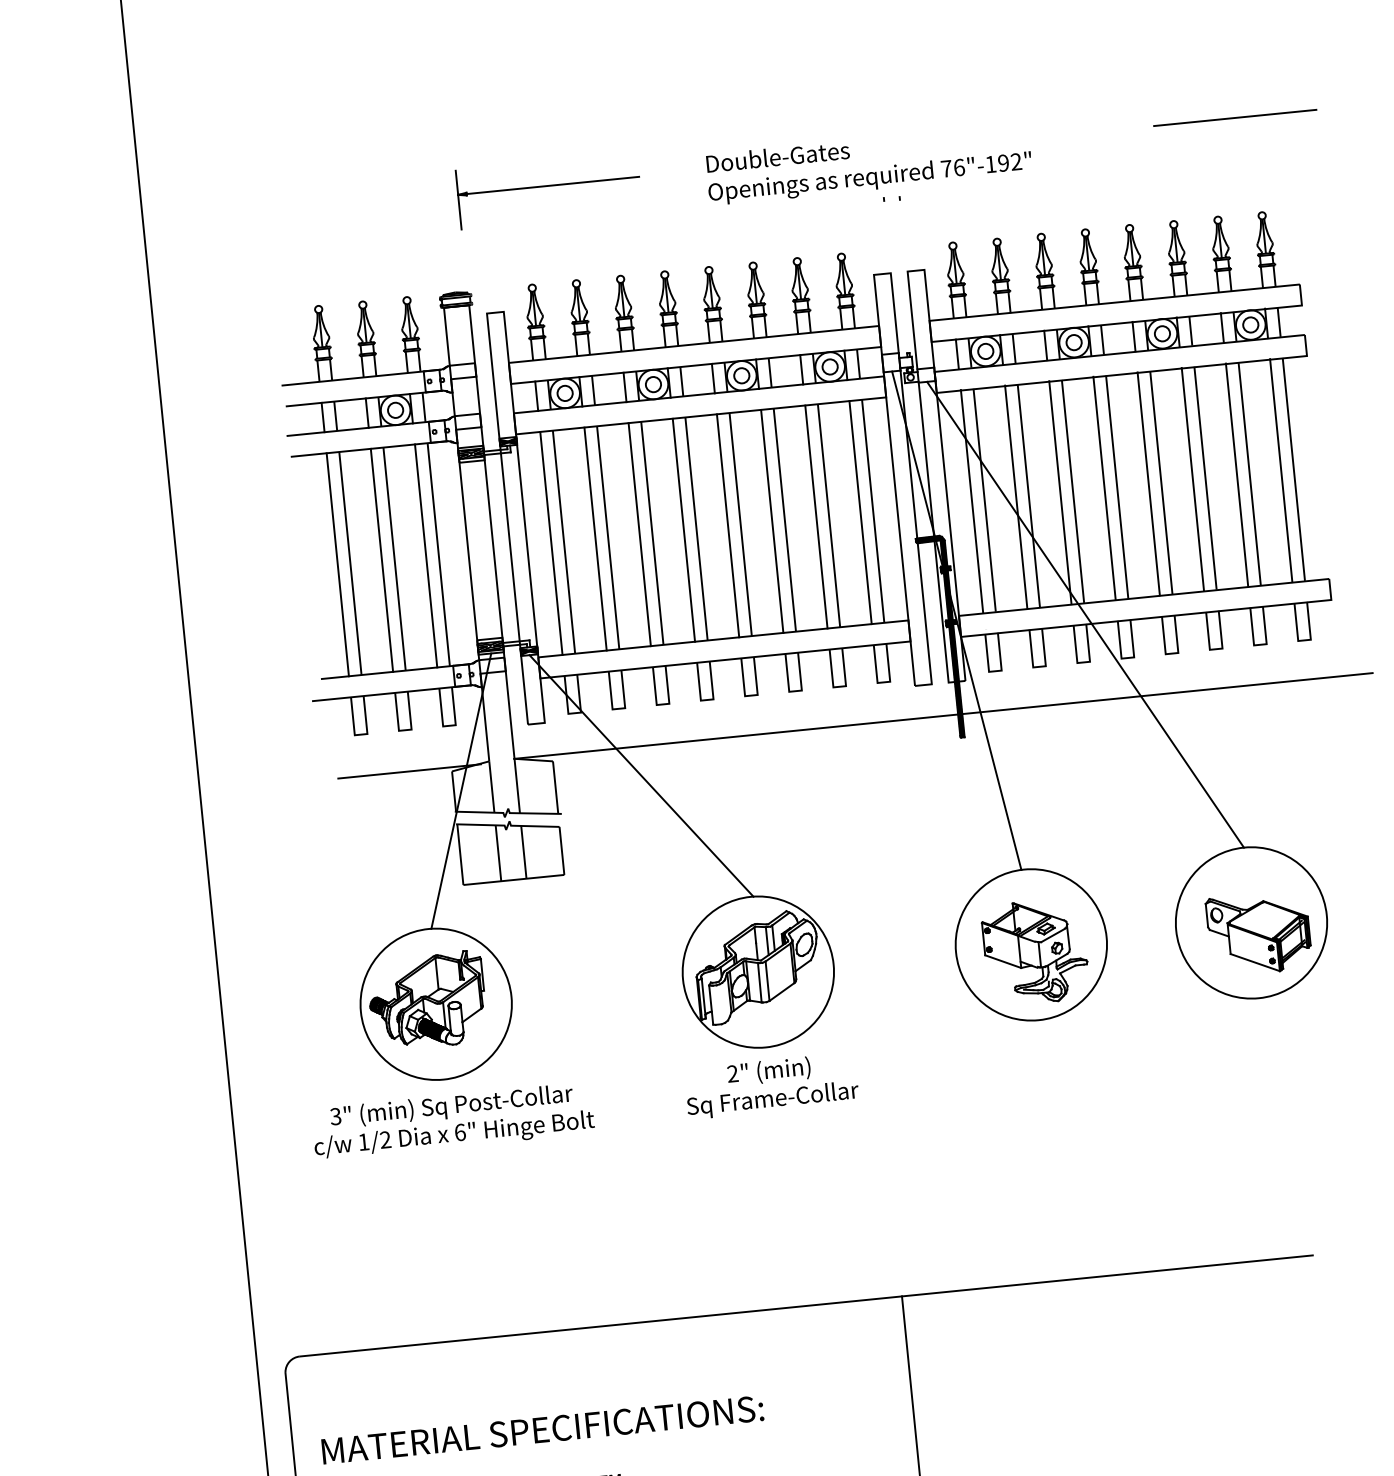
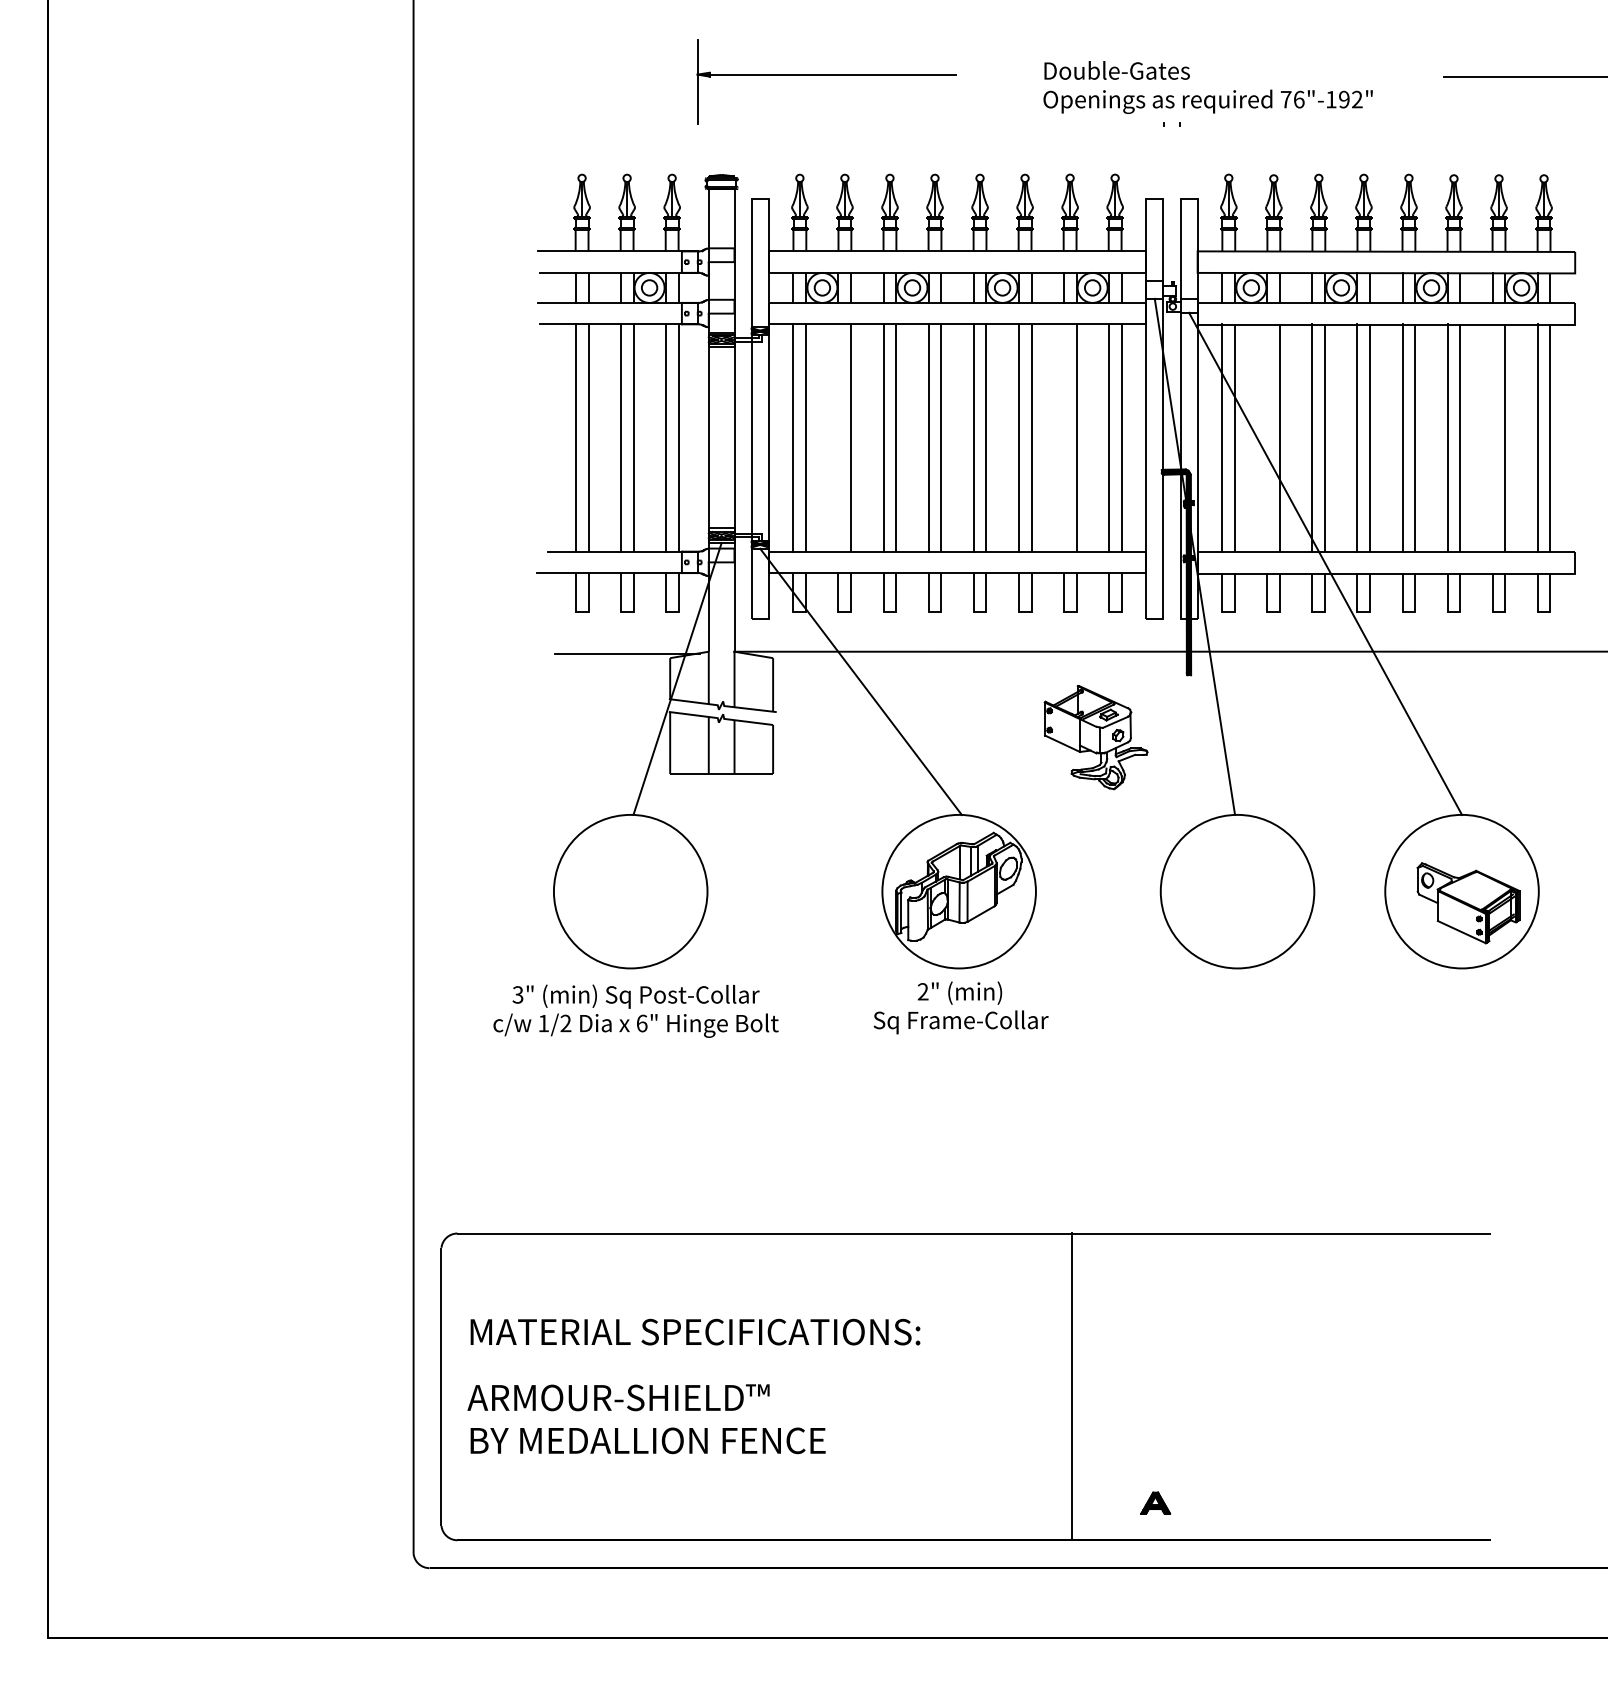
text: (868, 164) -> (1207, 87), moved
part: (548, 190) -> (826, 81), size x1.4
line: (1236, 474) -> (1492, 437), removed
line: (1016, 496) -> (1267, 437), removed
line: (816, 516) -> (1063, 437), removed
line: (595, 538) -> (838, 437), removed
part: (1035, 952) -> (1095, 737), moved
part: (427, 1001) -> (622, 887), removed

